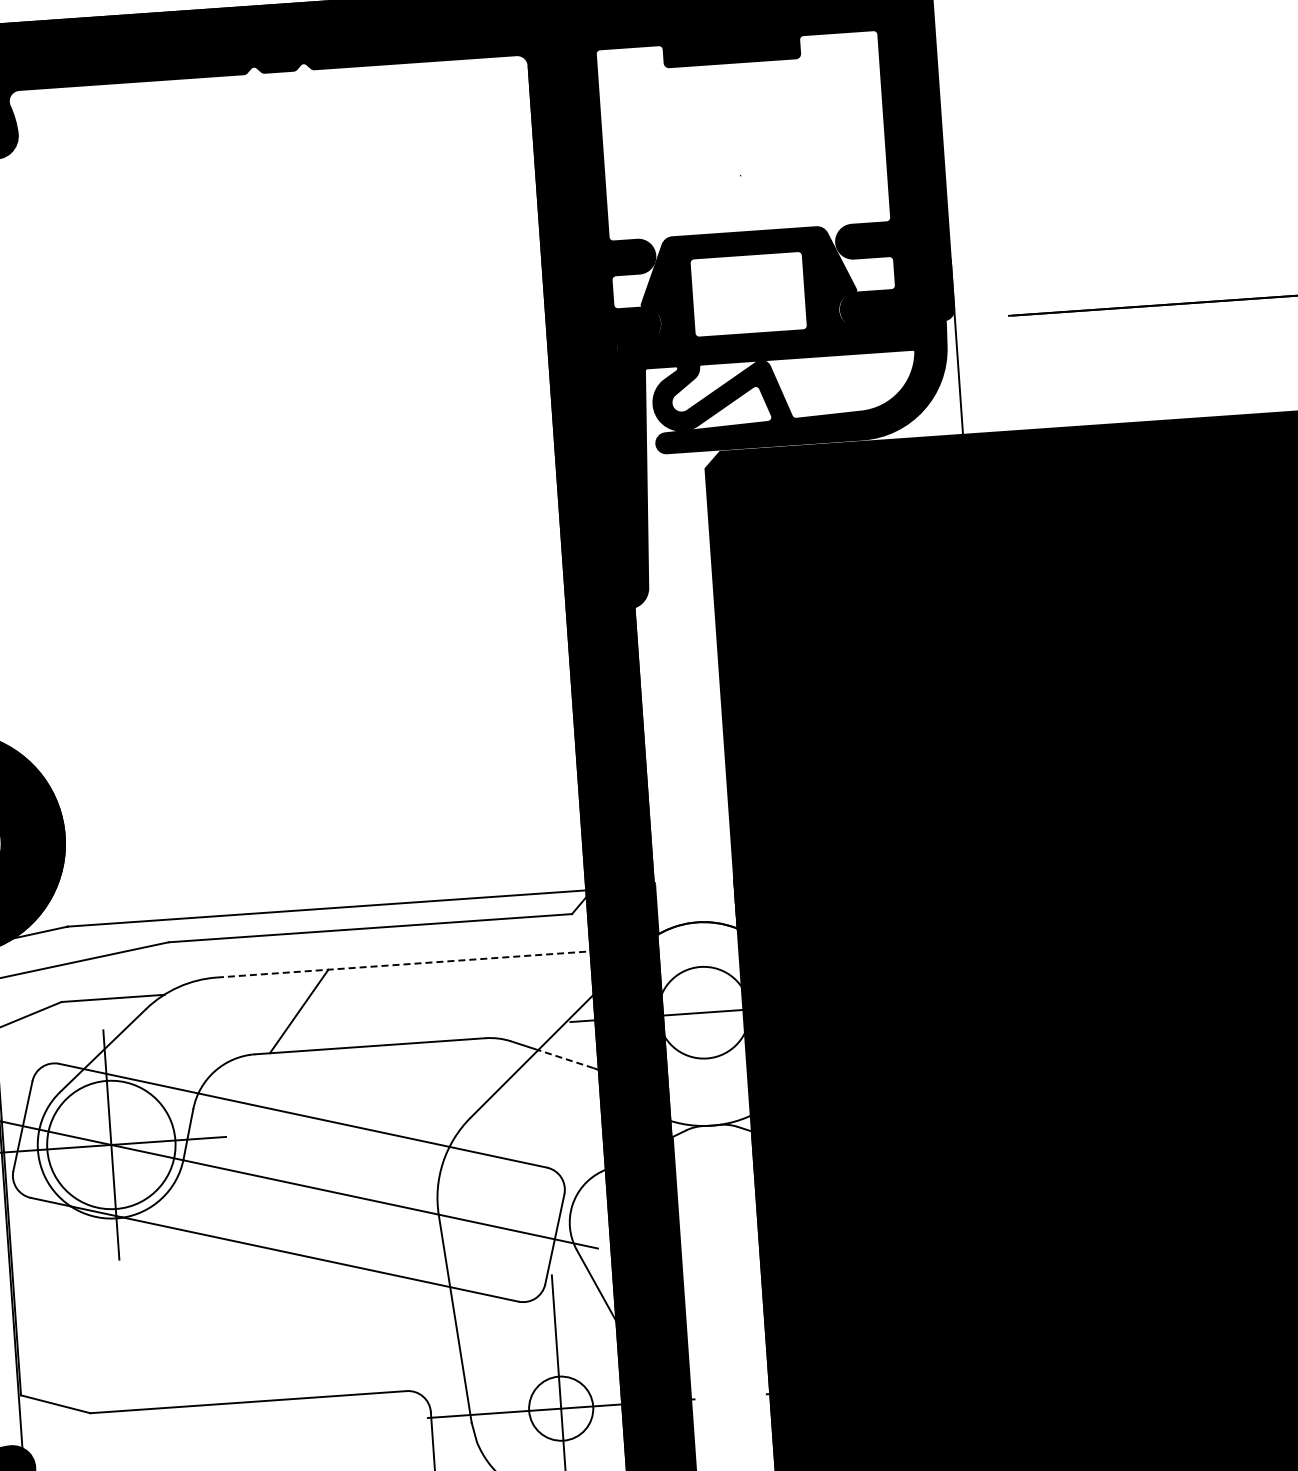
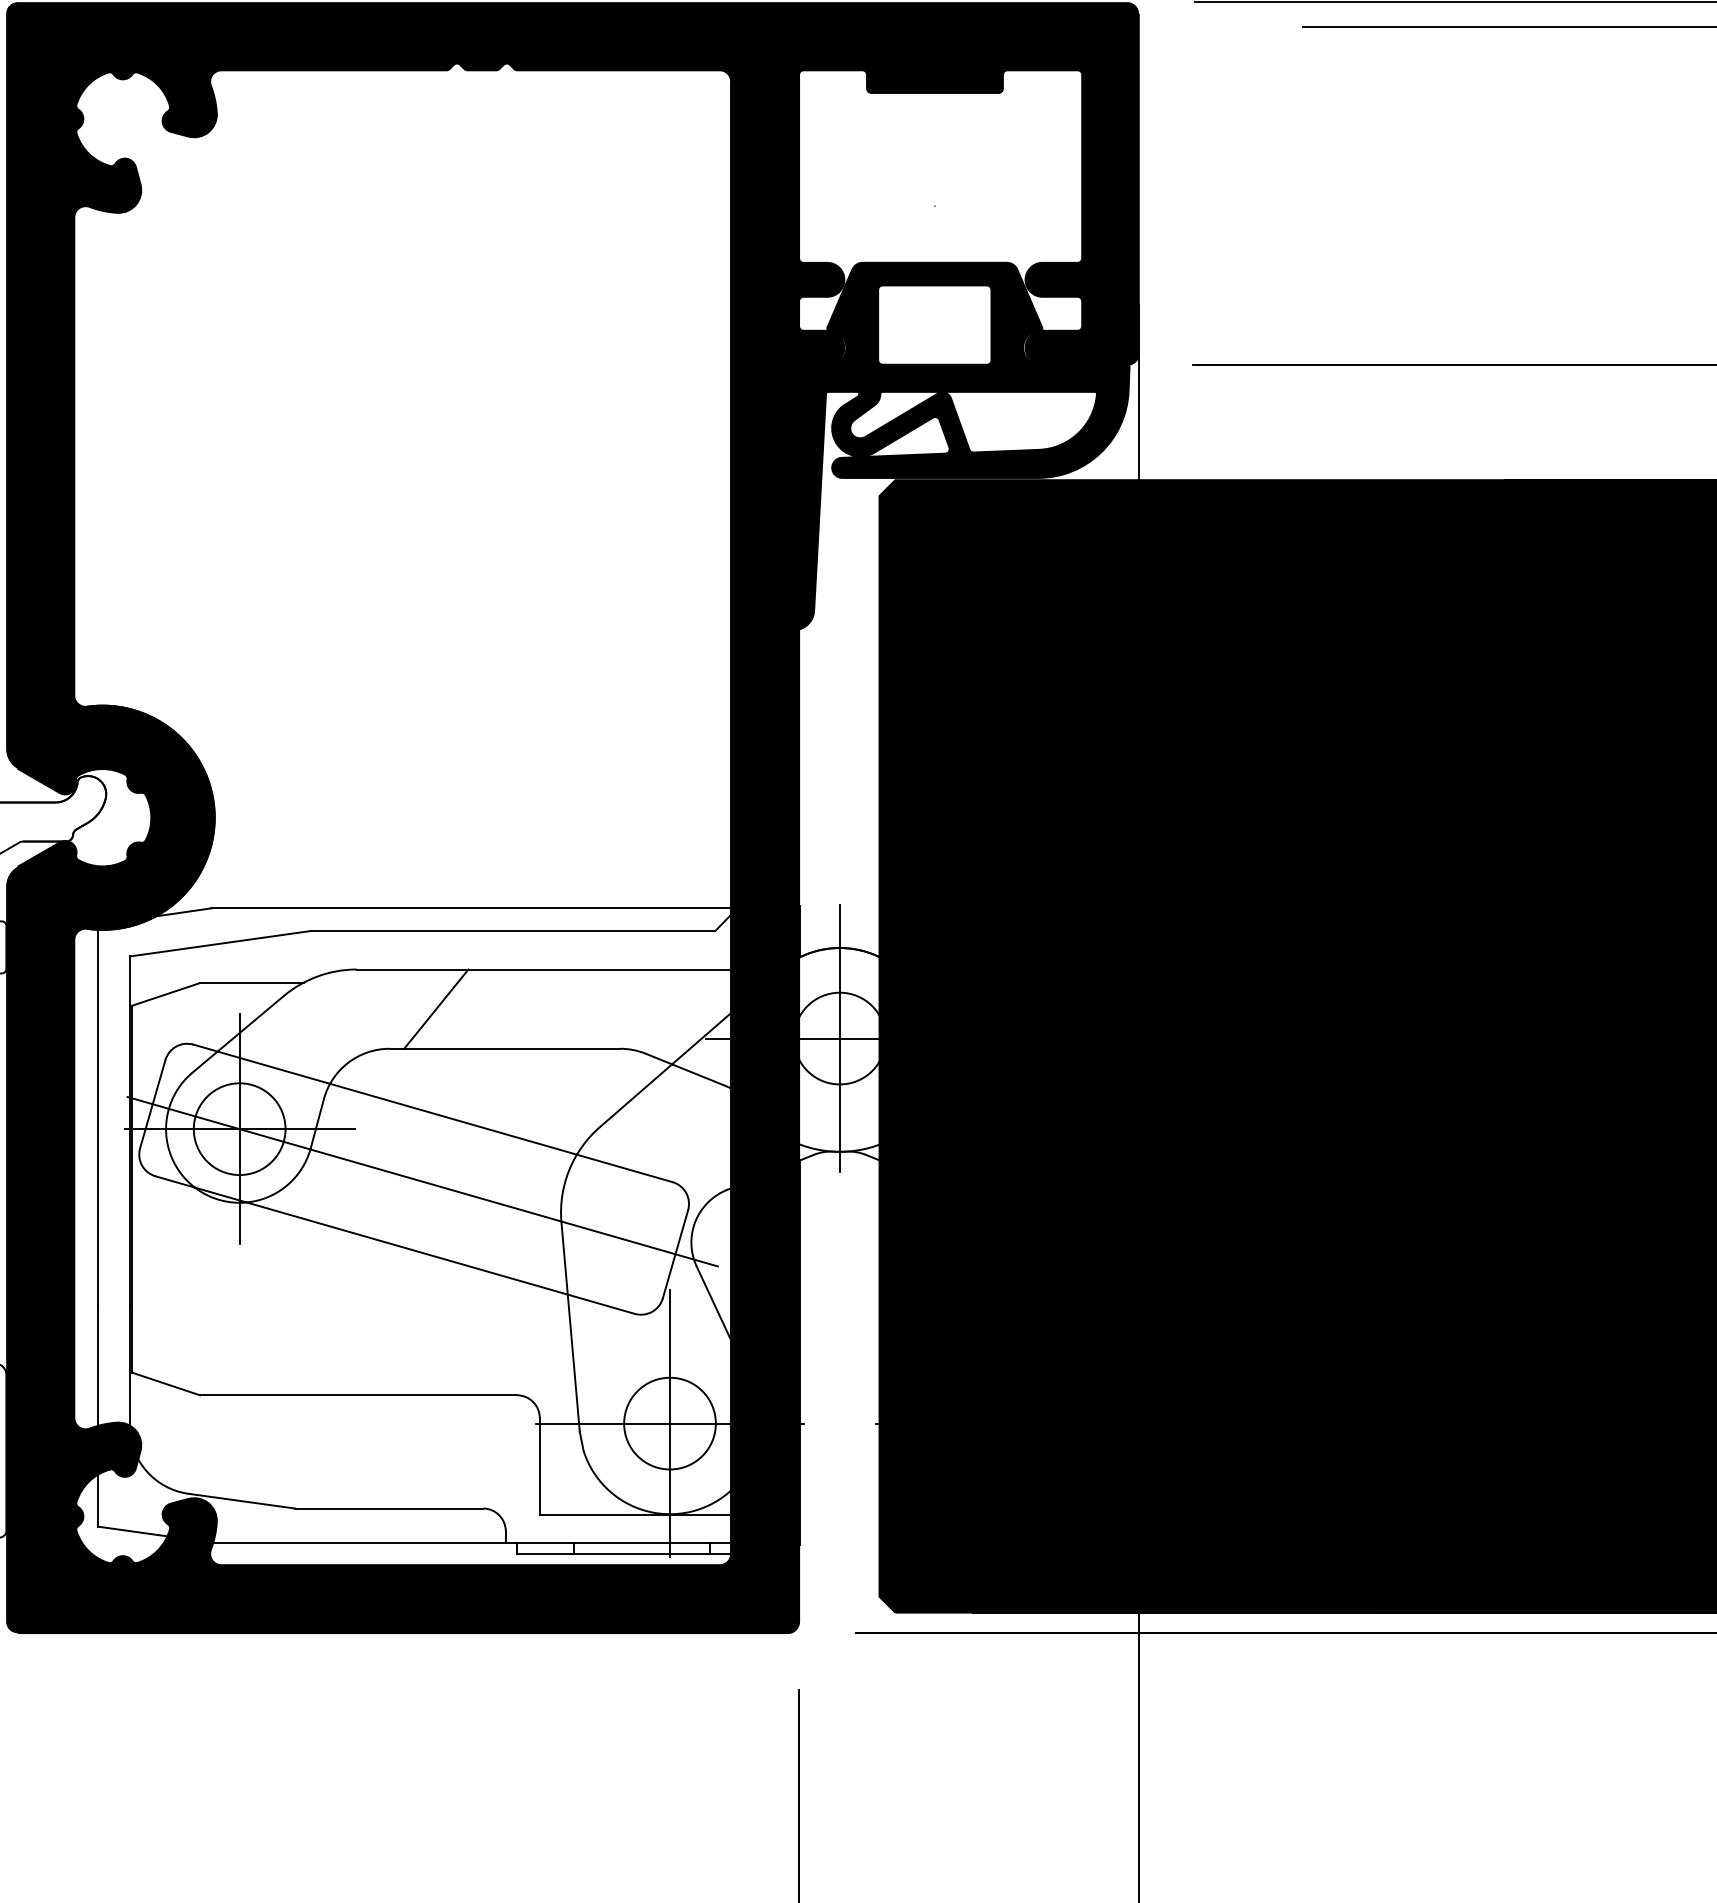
line: (420, 963) -> (560, 969), dashed -> solid
line: (703, 1012) -> (839, 1038), added
line: (565, 1059) -> (698, 1075), dashed -> solid
circle: (111, 1145) -> (239, 1129), size x0.71
circle: (560, 1408) -> (669, 1423), size x1.43

